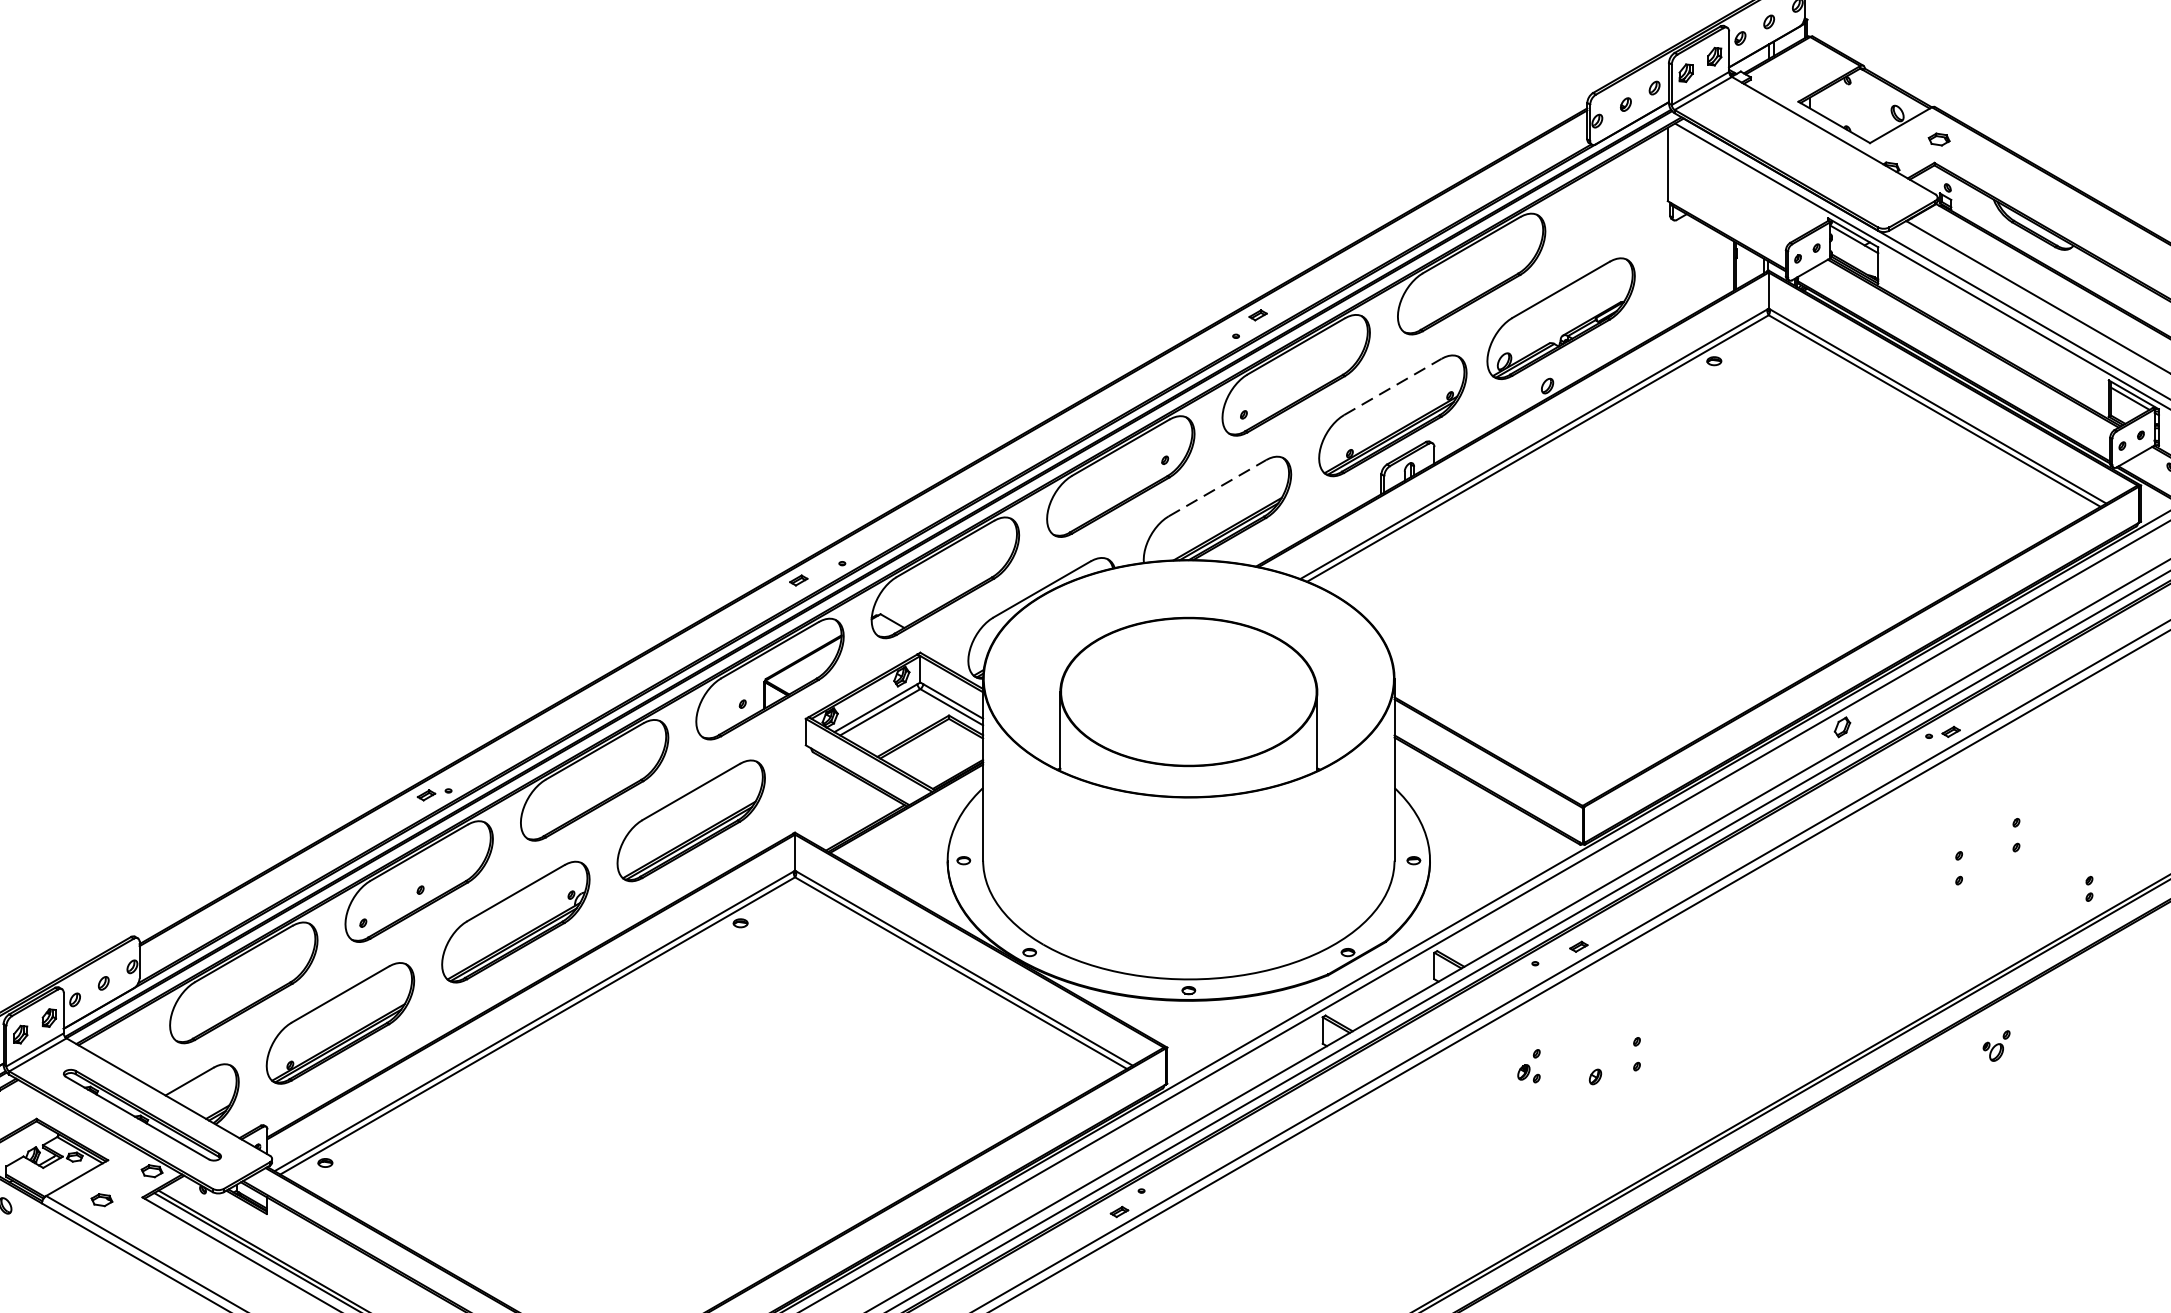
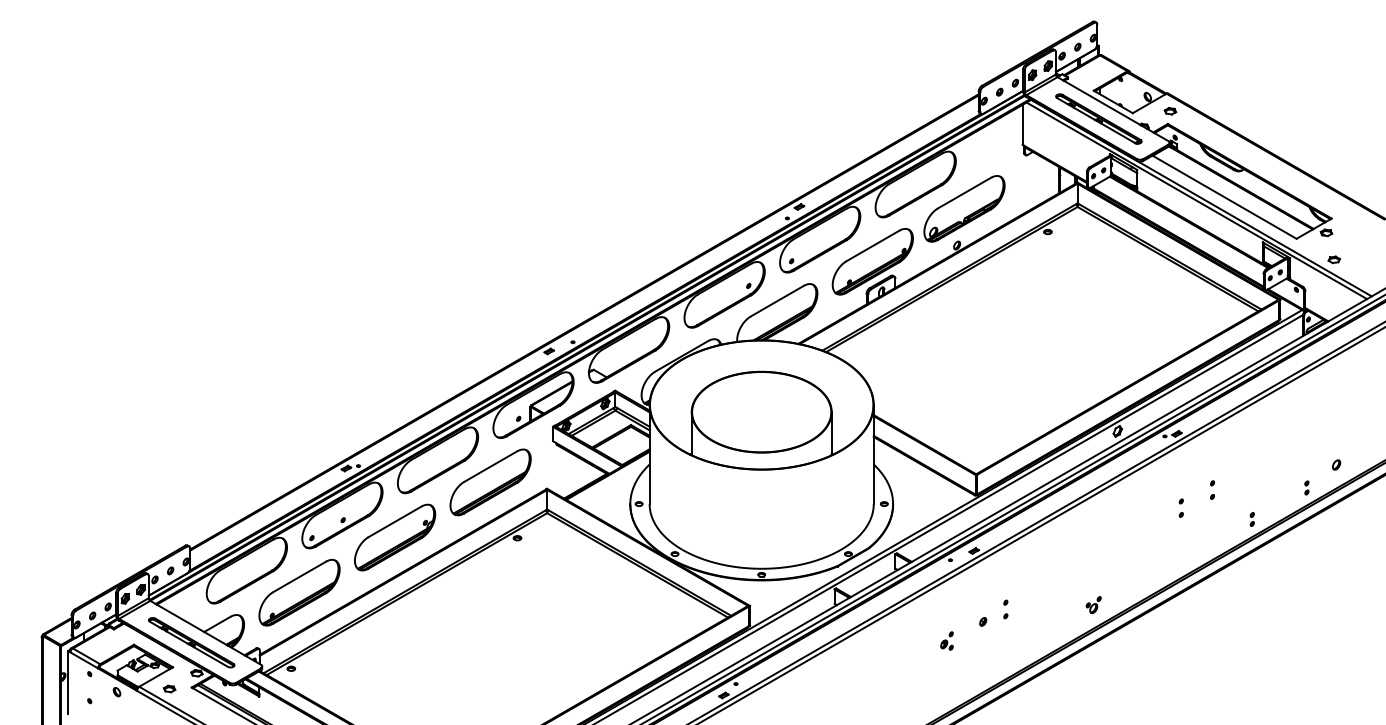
part: (1807, 152) -> (1098, 118), added
line: (1392, 387) -> (872, 246), dashed -> solid
line: (1217, 488) -> (777, 301), dashed -> solid
part: (1996, 1046) -> (1093, 605), moved
part: (1528, 1065) -> (946, 640), moved

